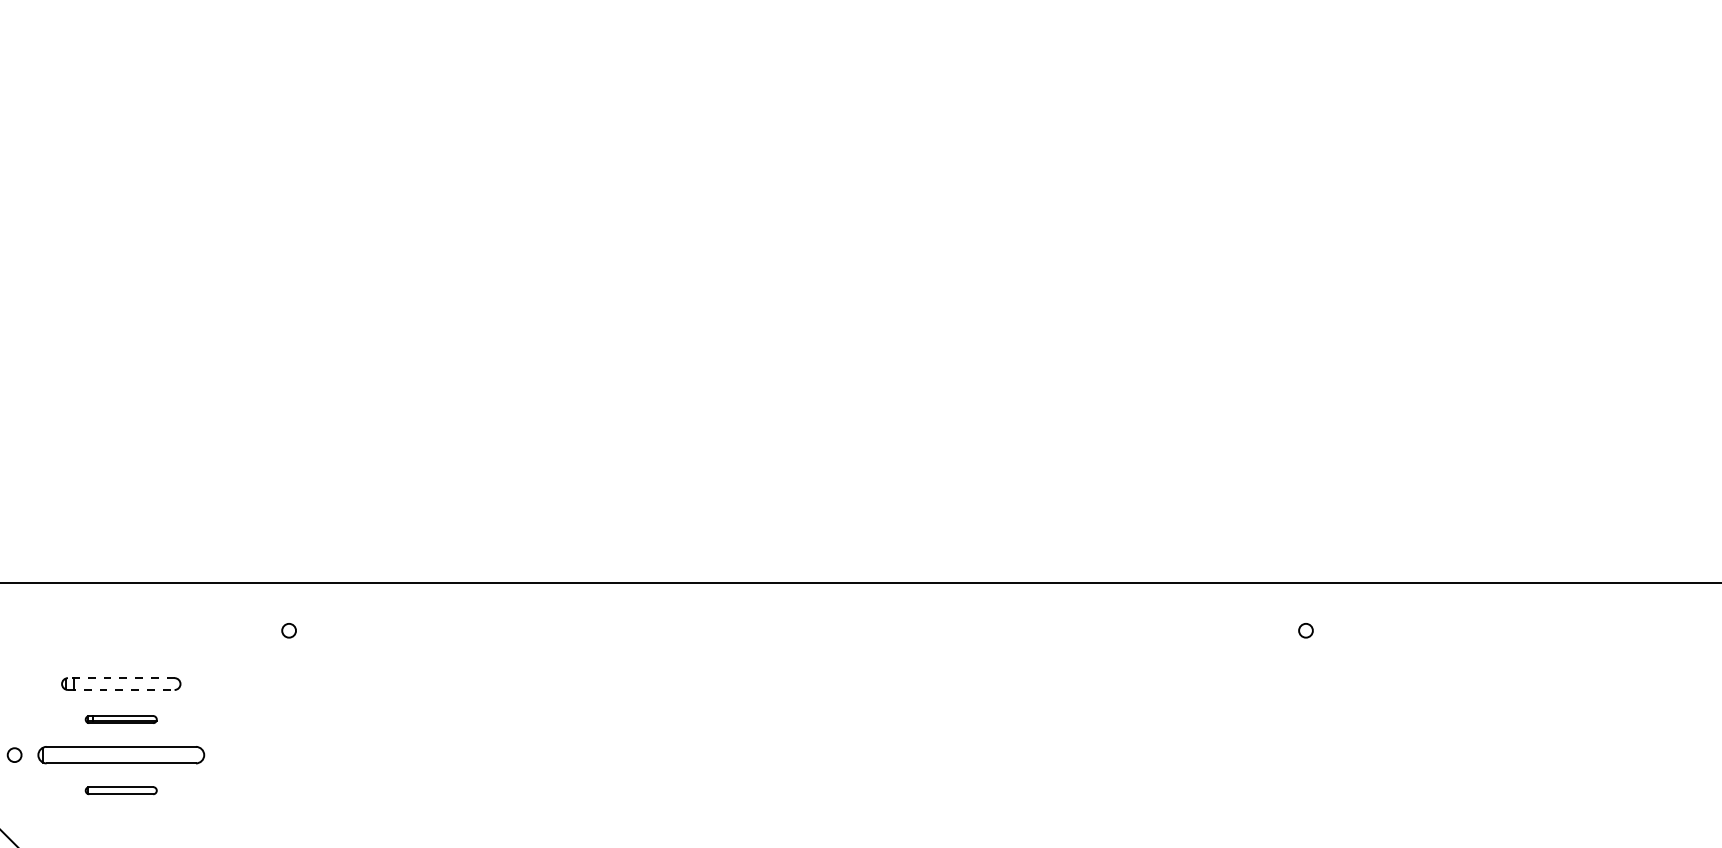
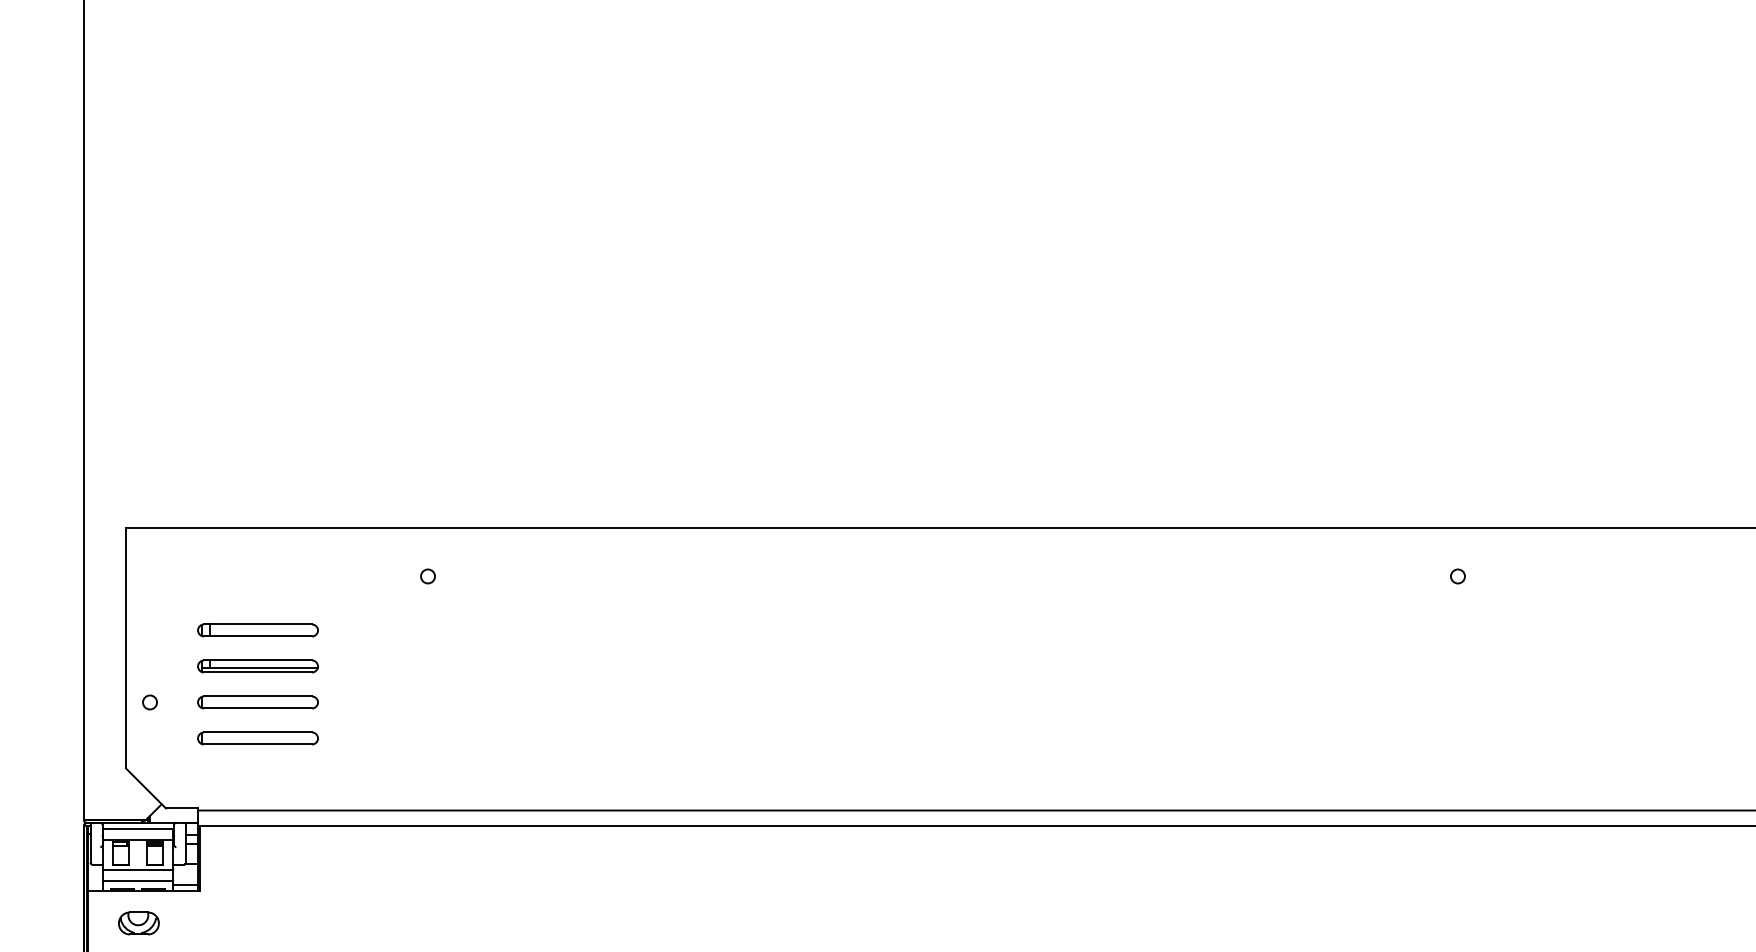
line: (121, 678) -> (258, 624), dashed -> solid
line: (121, 690) -> (258, 636), dashed -> solid
part: (120, 719) -> (257, 666), size x1.67
part: (120, 755) -> (257, 702), size x0.71
part: (120, 790) -> (257, 738), size x1.67

